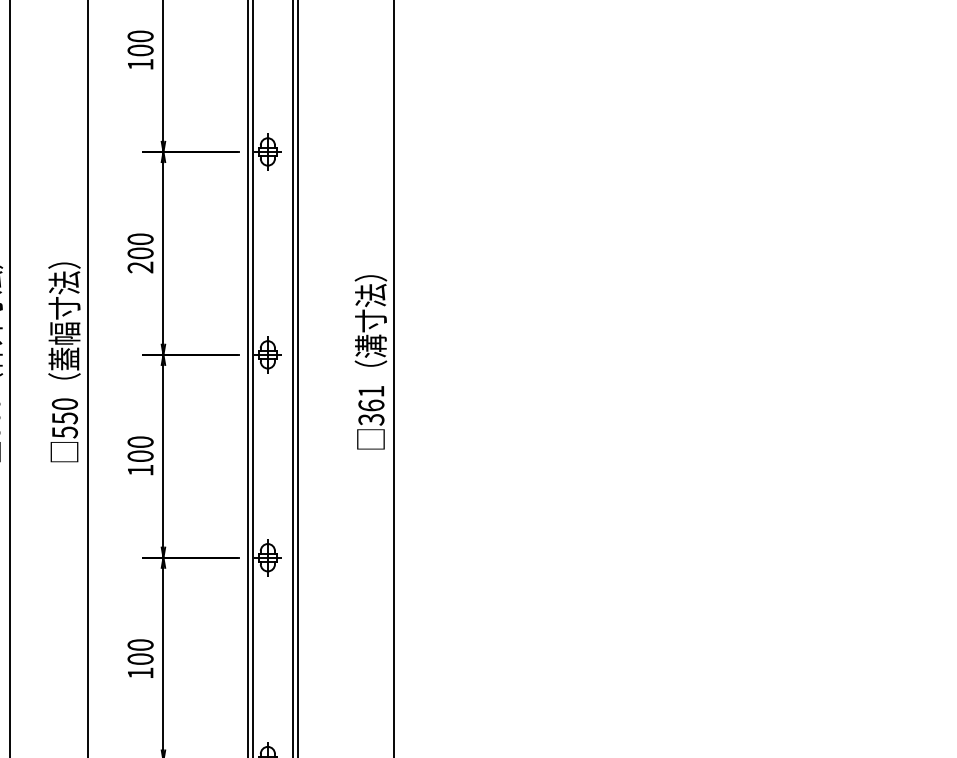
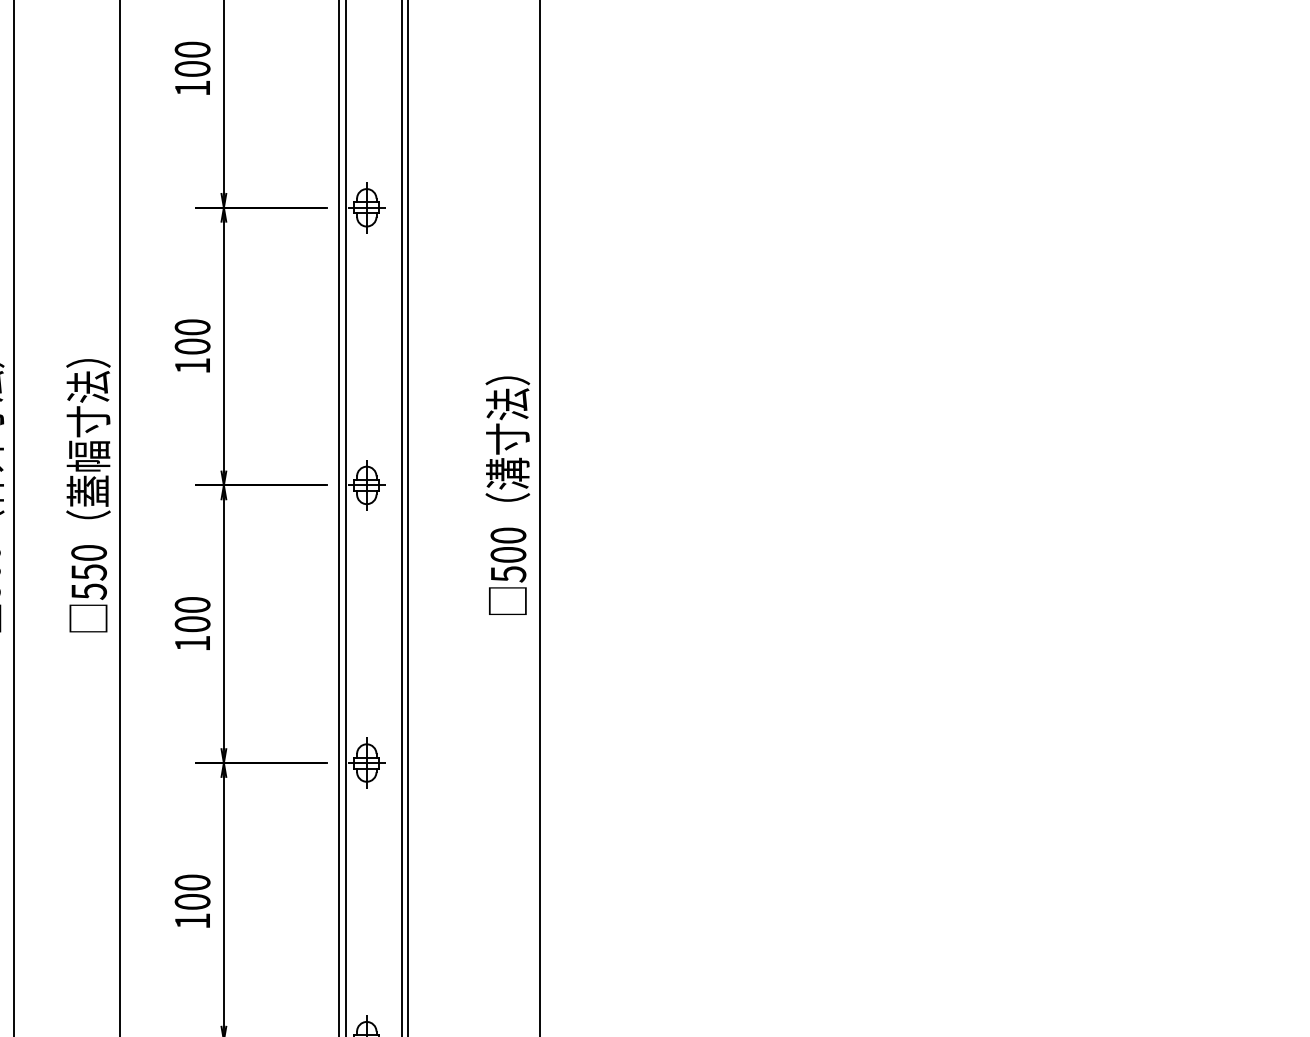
text: (140, 267) -> (192, 365), 200 -> 100
text: (371, 405) -> (508, 554), 361 -> 500

